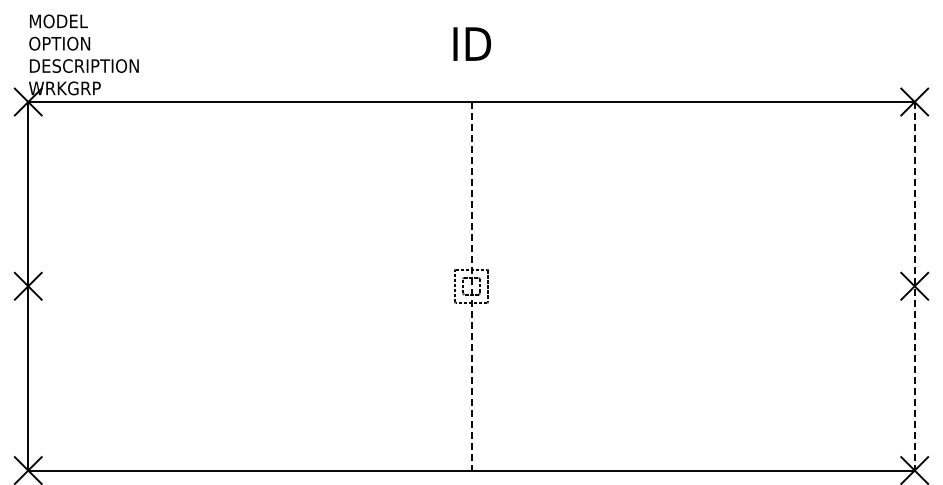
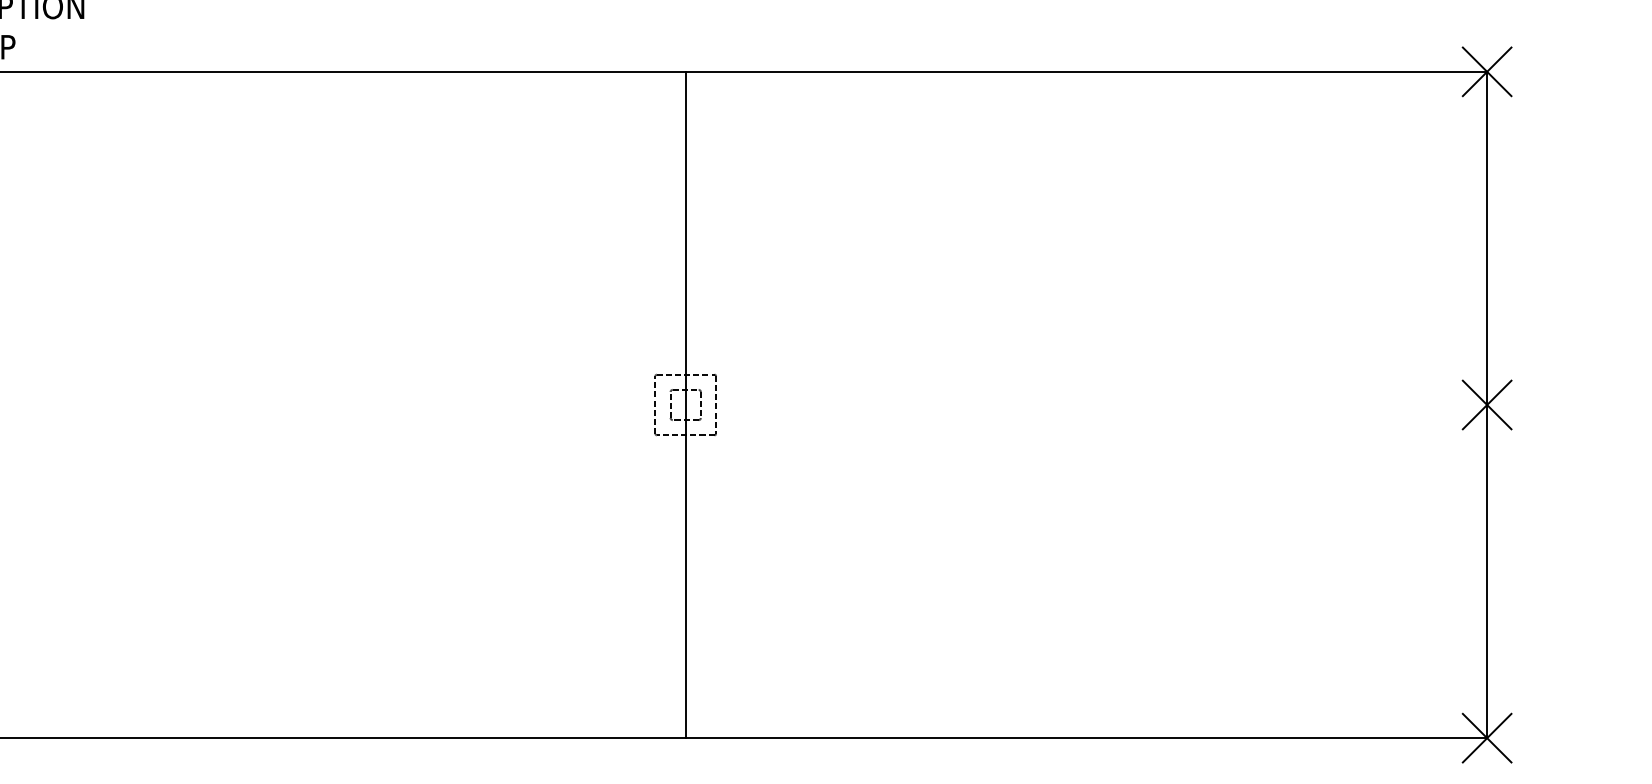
line: (471, 286) -> (685, 405), dashed -> solid
line: (914, 286) -> (1486, 405), dashed -> solid

